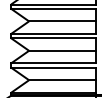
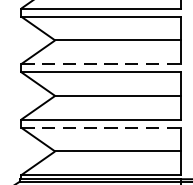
line: (53, 33) -> (101, 63), solid -> dashed
line: (53, 67) -> (101, 127), solid -> dashed

